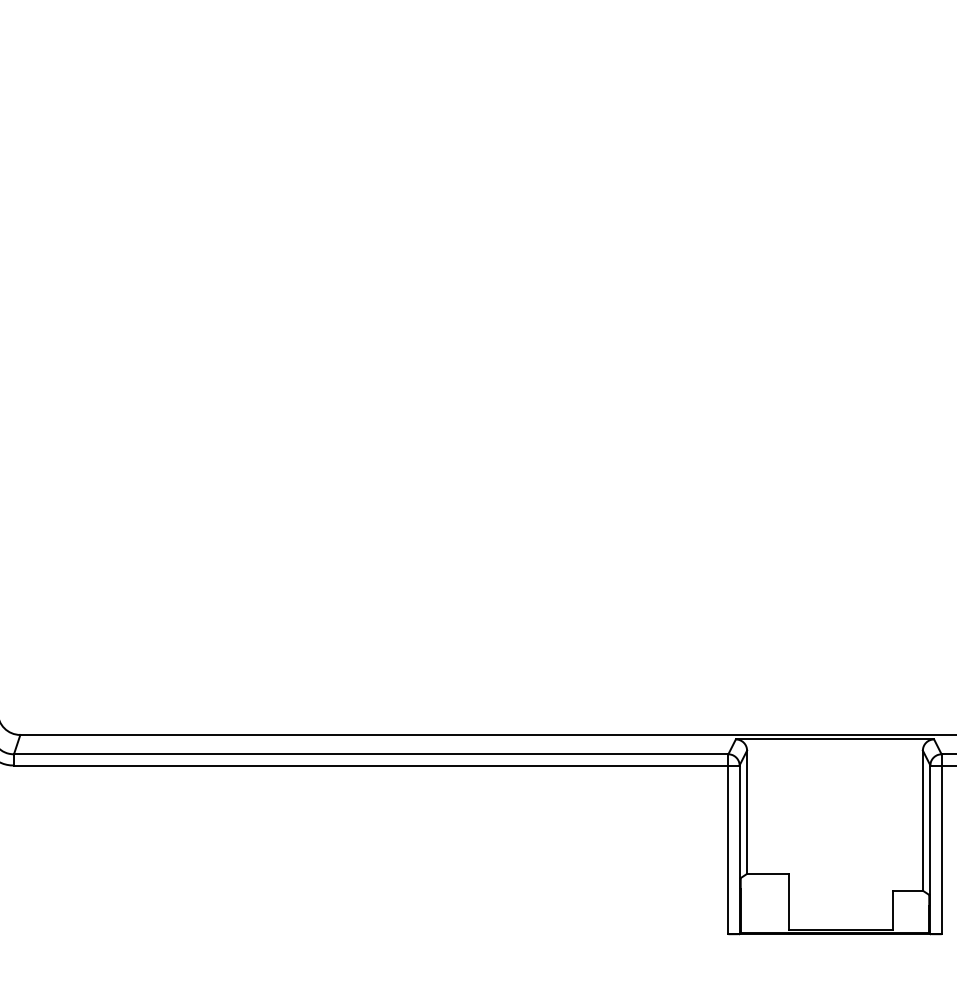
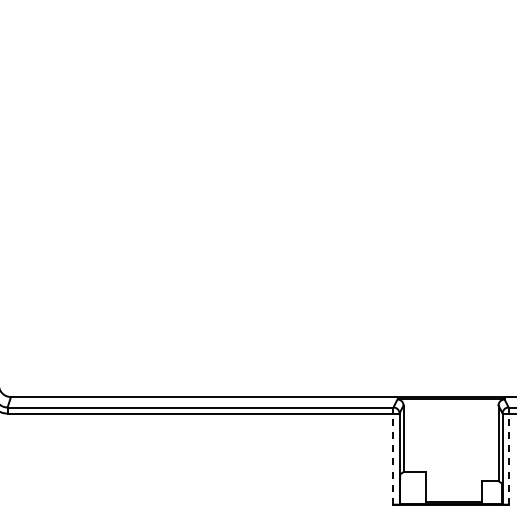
line: (728, 845) -> (393, 456), solid -> dashed
line: (941, 845) -> (508, 456), solid -> dashed

